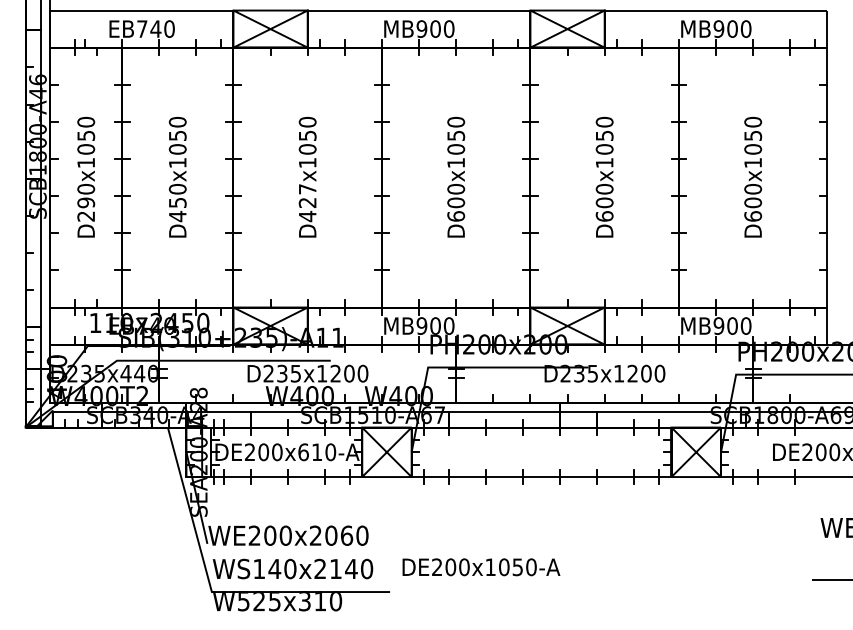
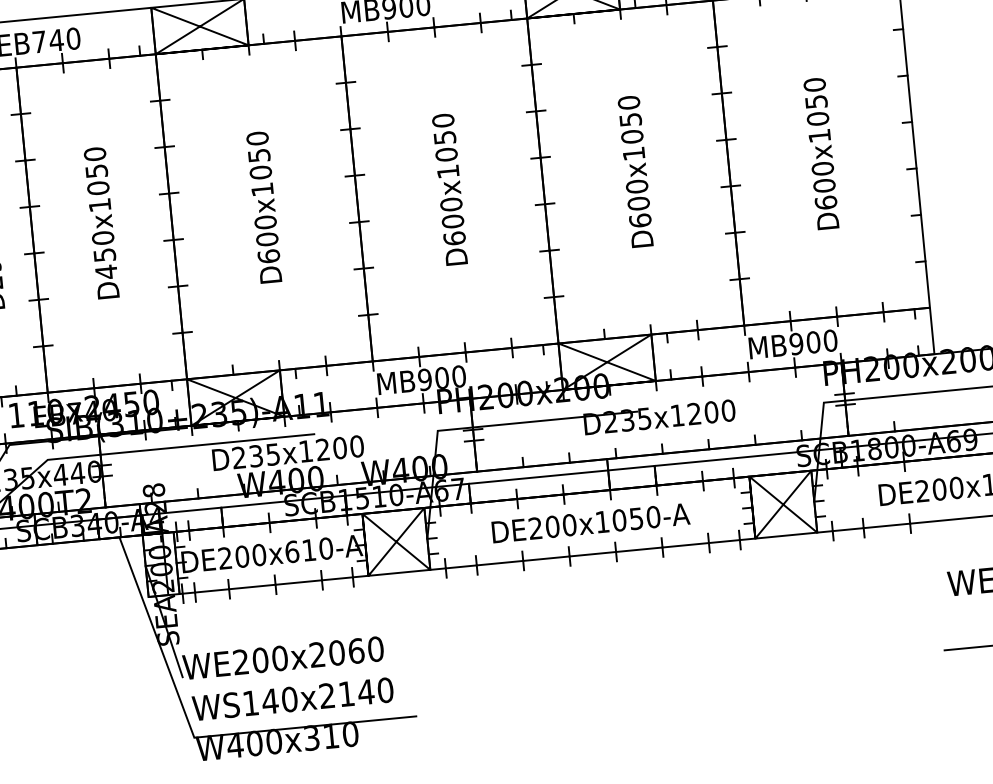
text: (307, 203) -> (267, 240), D427x1050 -> D600x1050
text: (481, 567) -> (591, 523), moved
text: (258, 602) -> (253, 745), W525x310 -> W400x310

